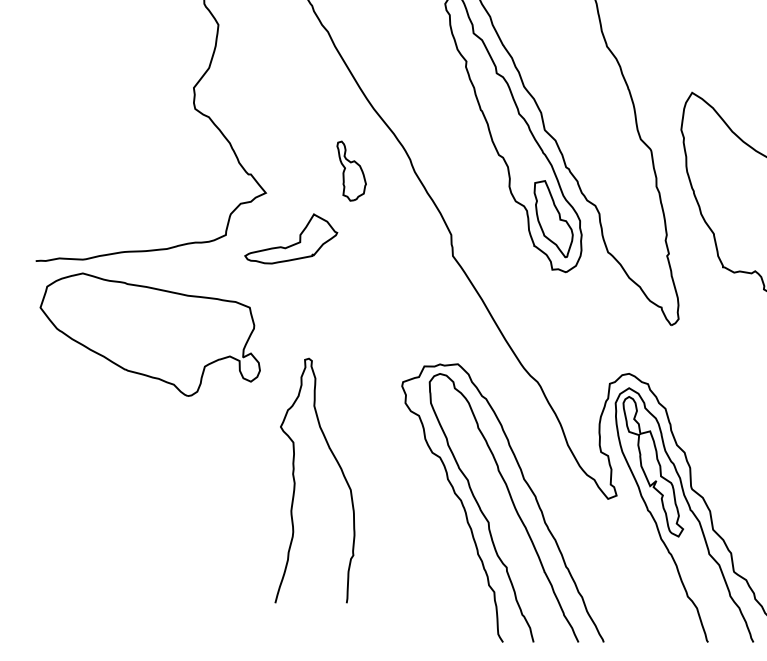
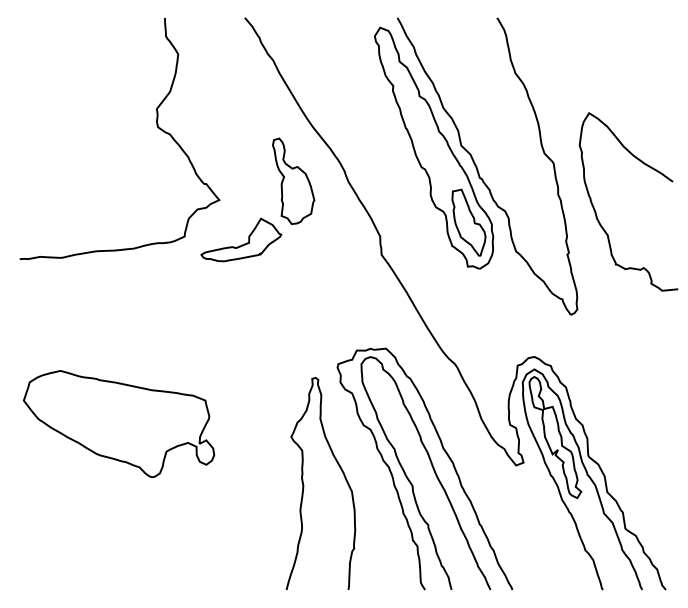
part: (351, 170) -> (293, 180), size x1.67
part: (150, 335) -> (119, 424), moved
curve: (296, 482) -> (304, 485), moved

